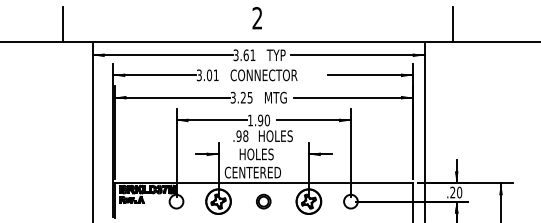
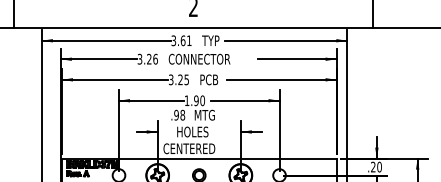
text: (212, 75) -> (152, 59), 3.01 -> 3.26
text: (276, 97) -> (211, 79), MTG -> PCB
text: (276, 136) -> (211, 115), HOLES -> MTG

